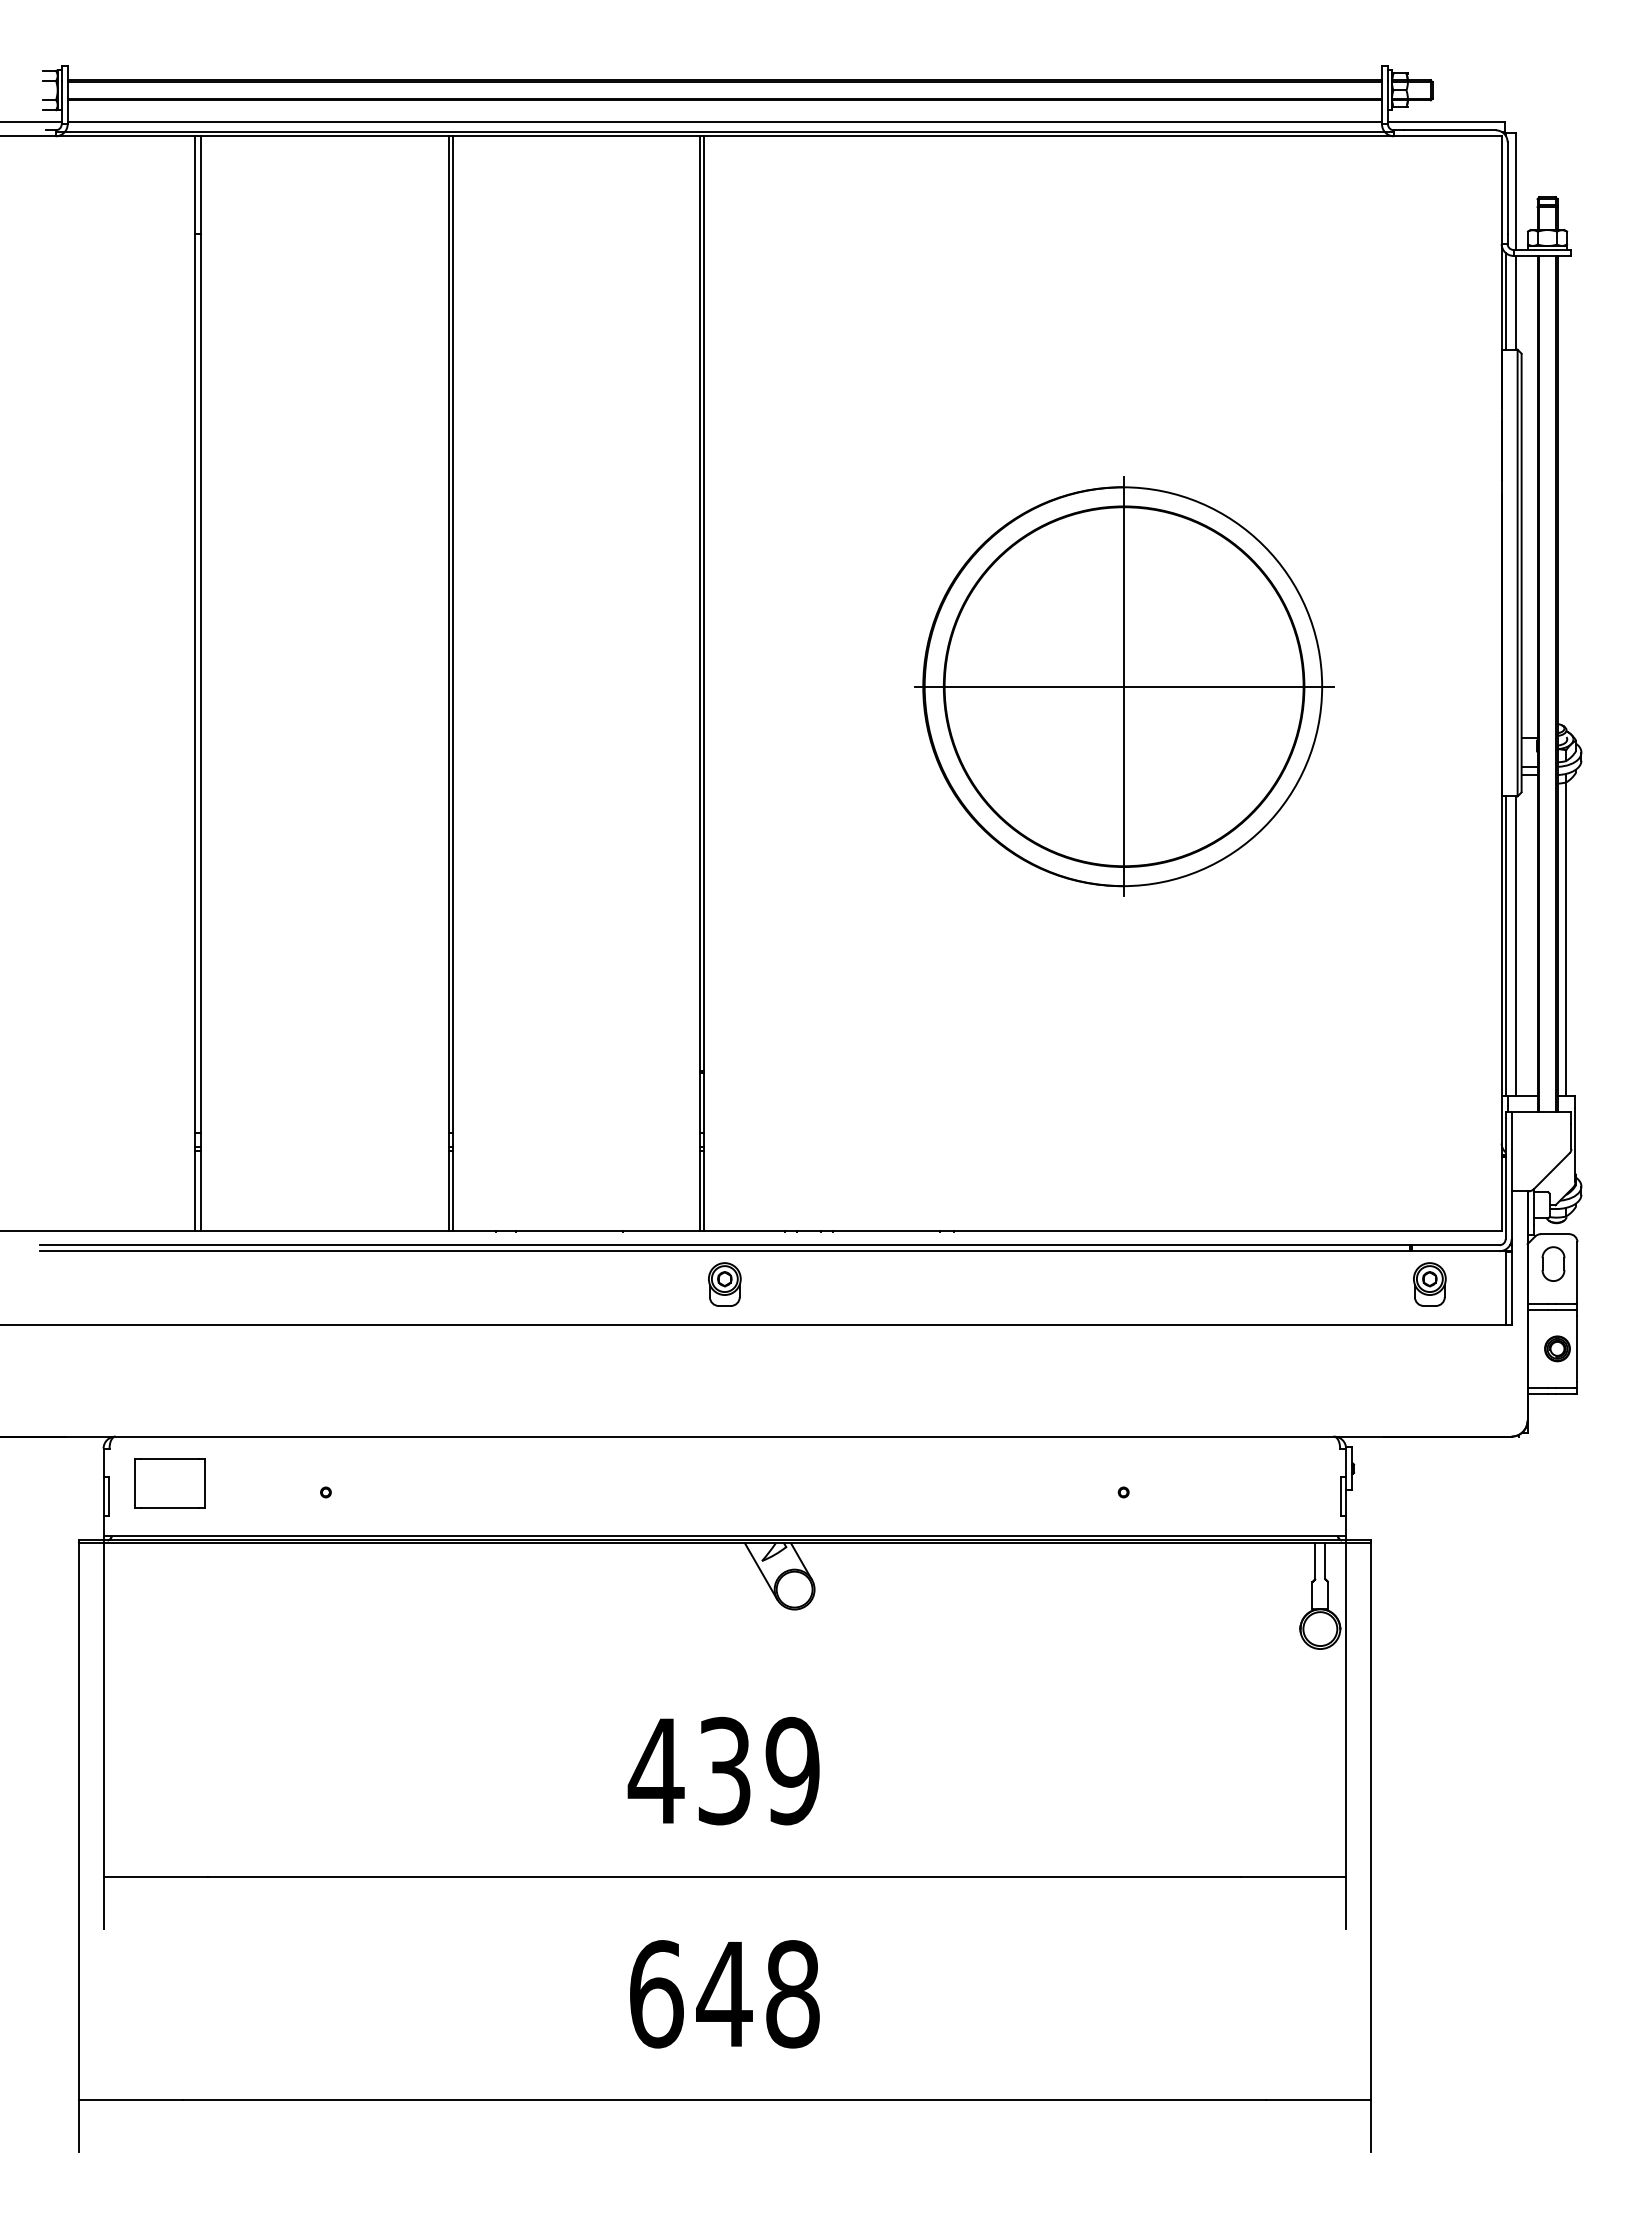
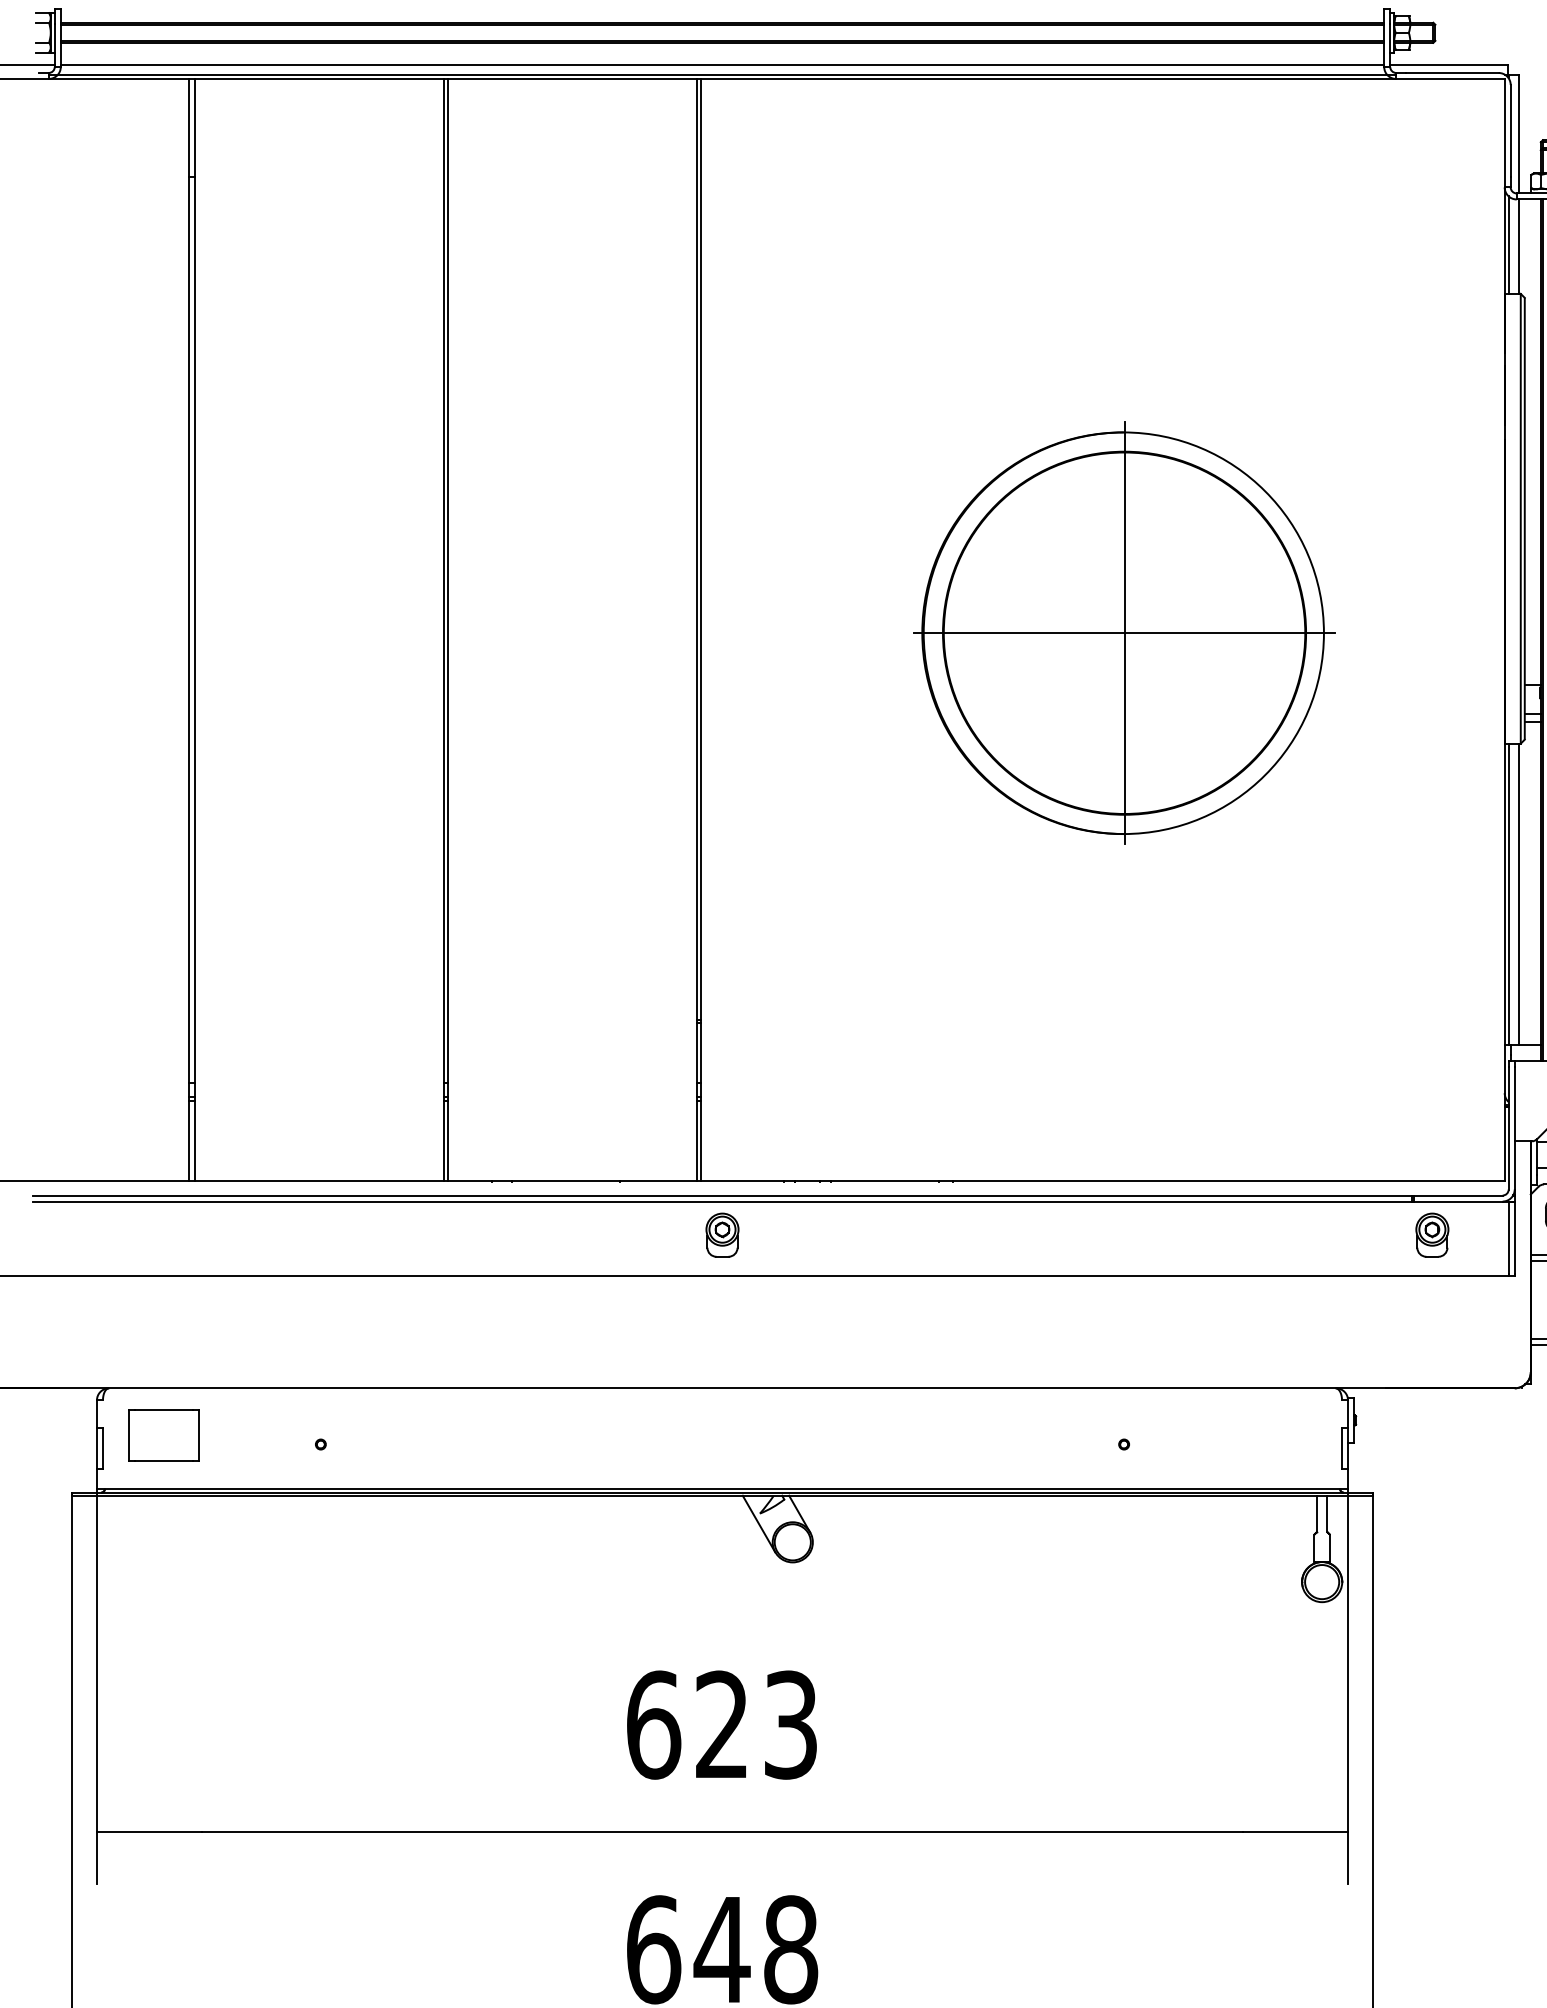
text: (723, 1770) -> (721, 1724), 439 -> 623

